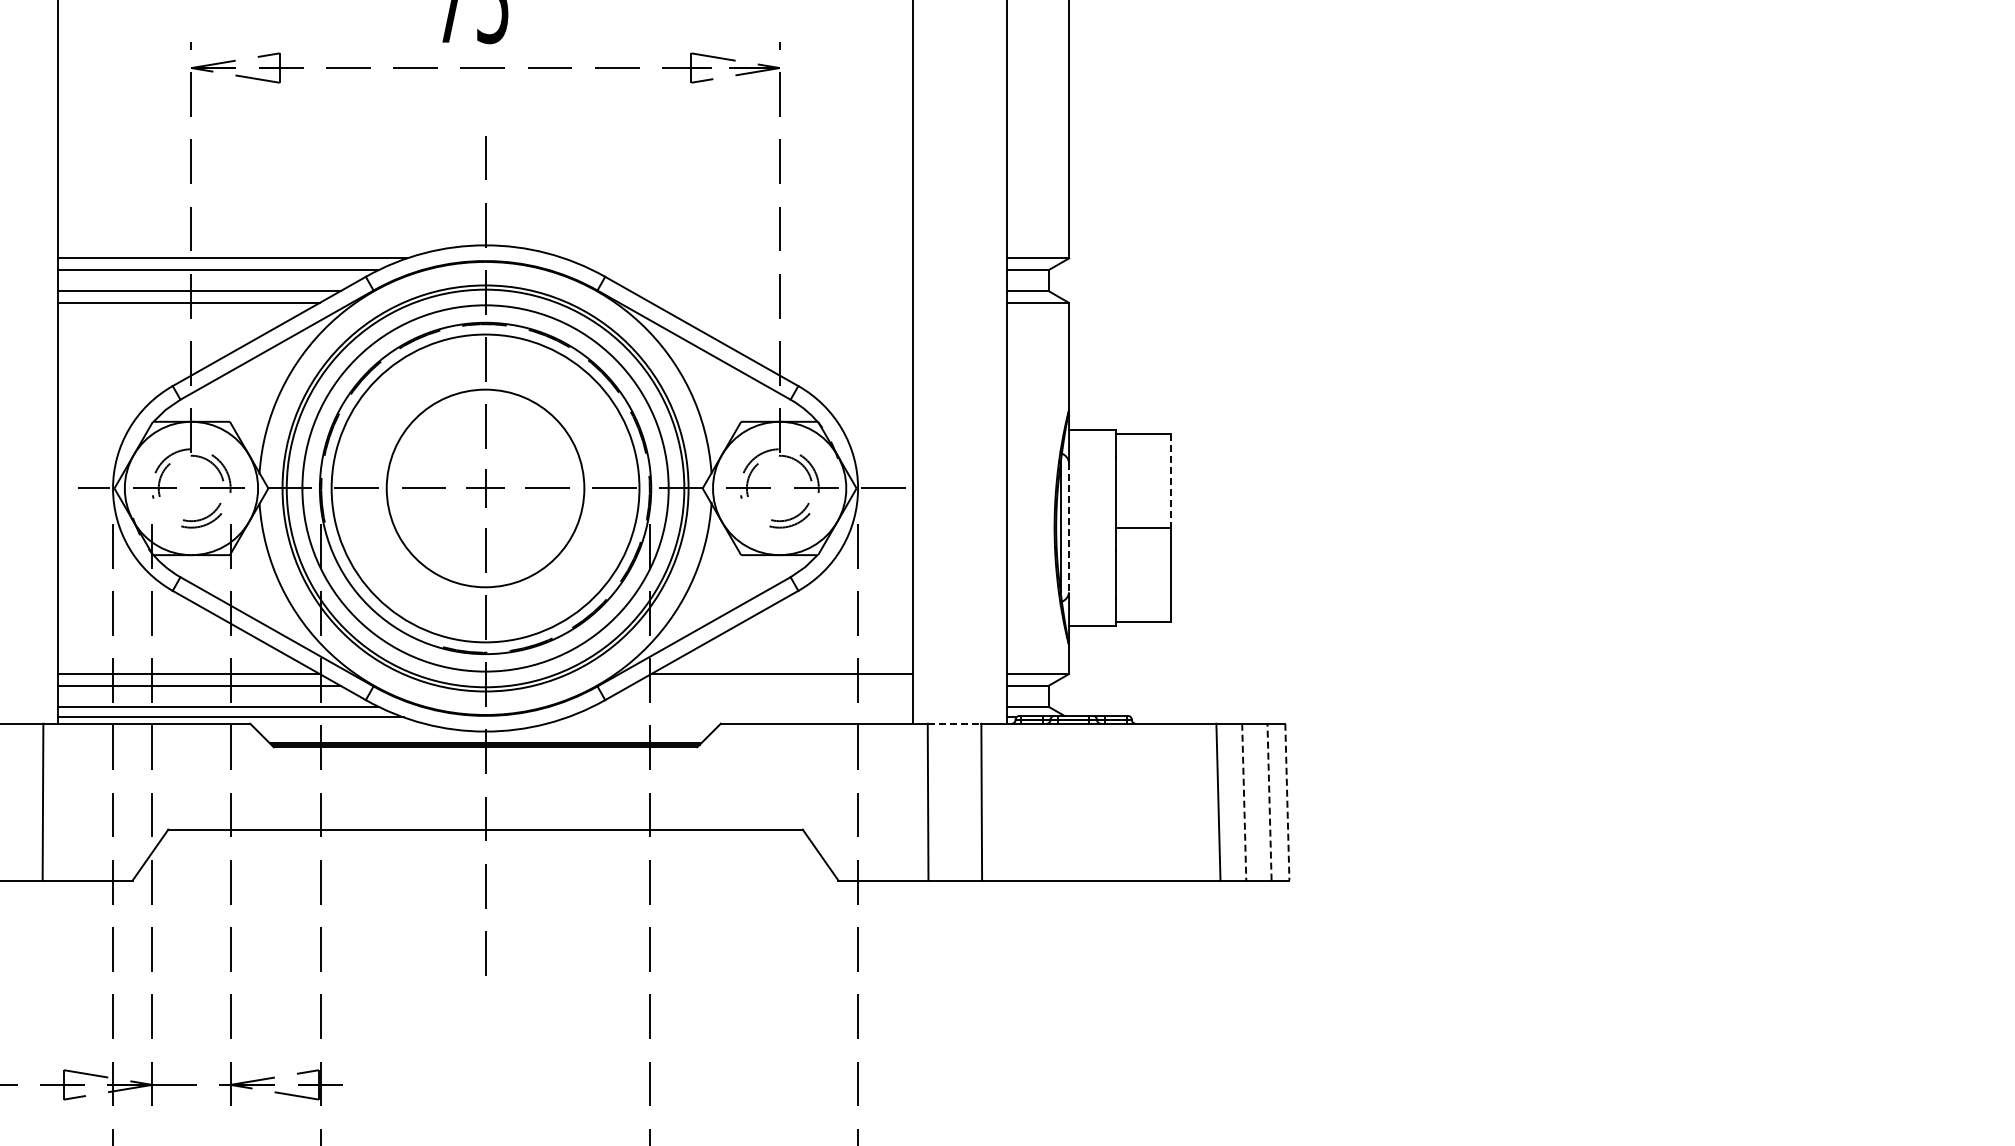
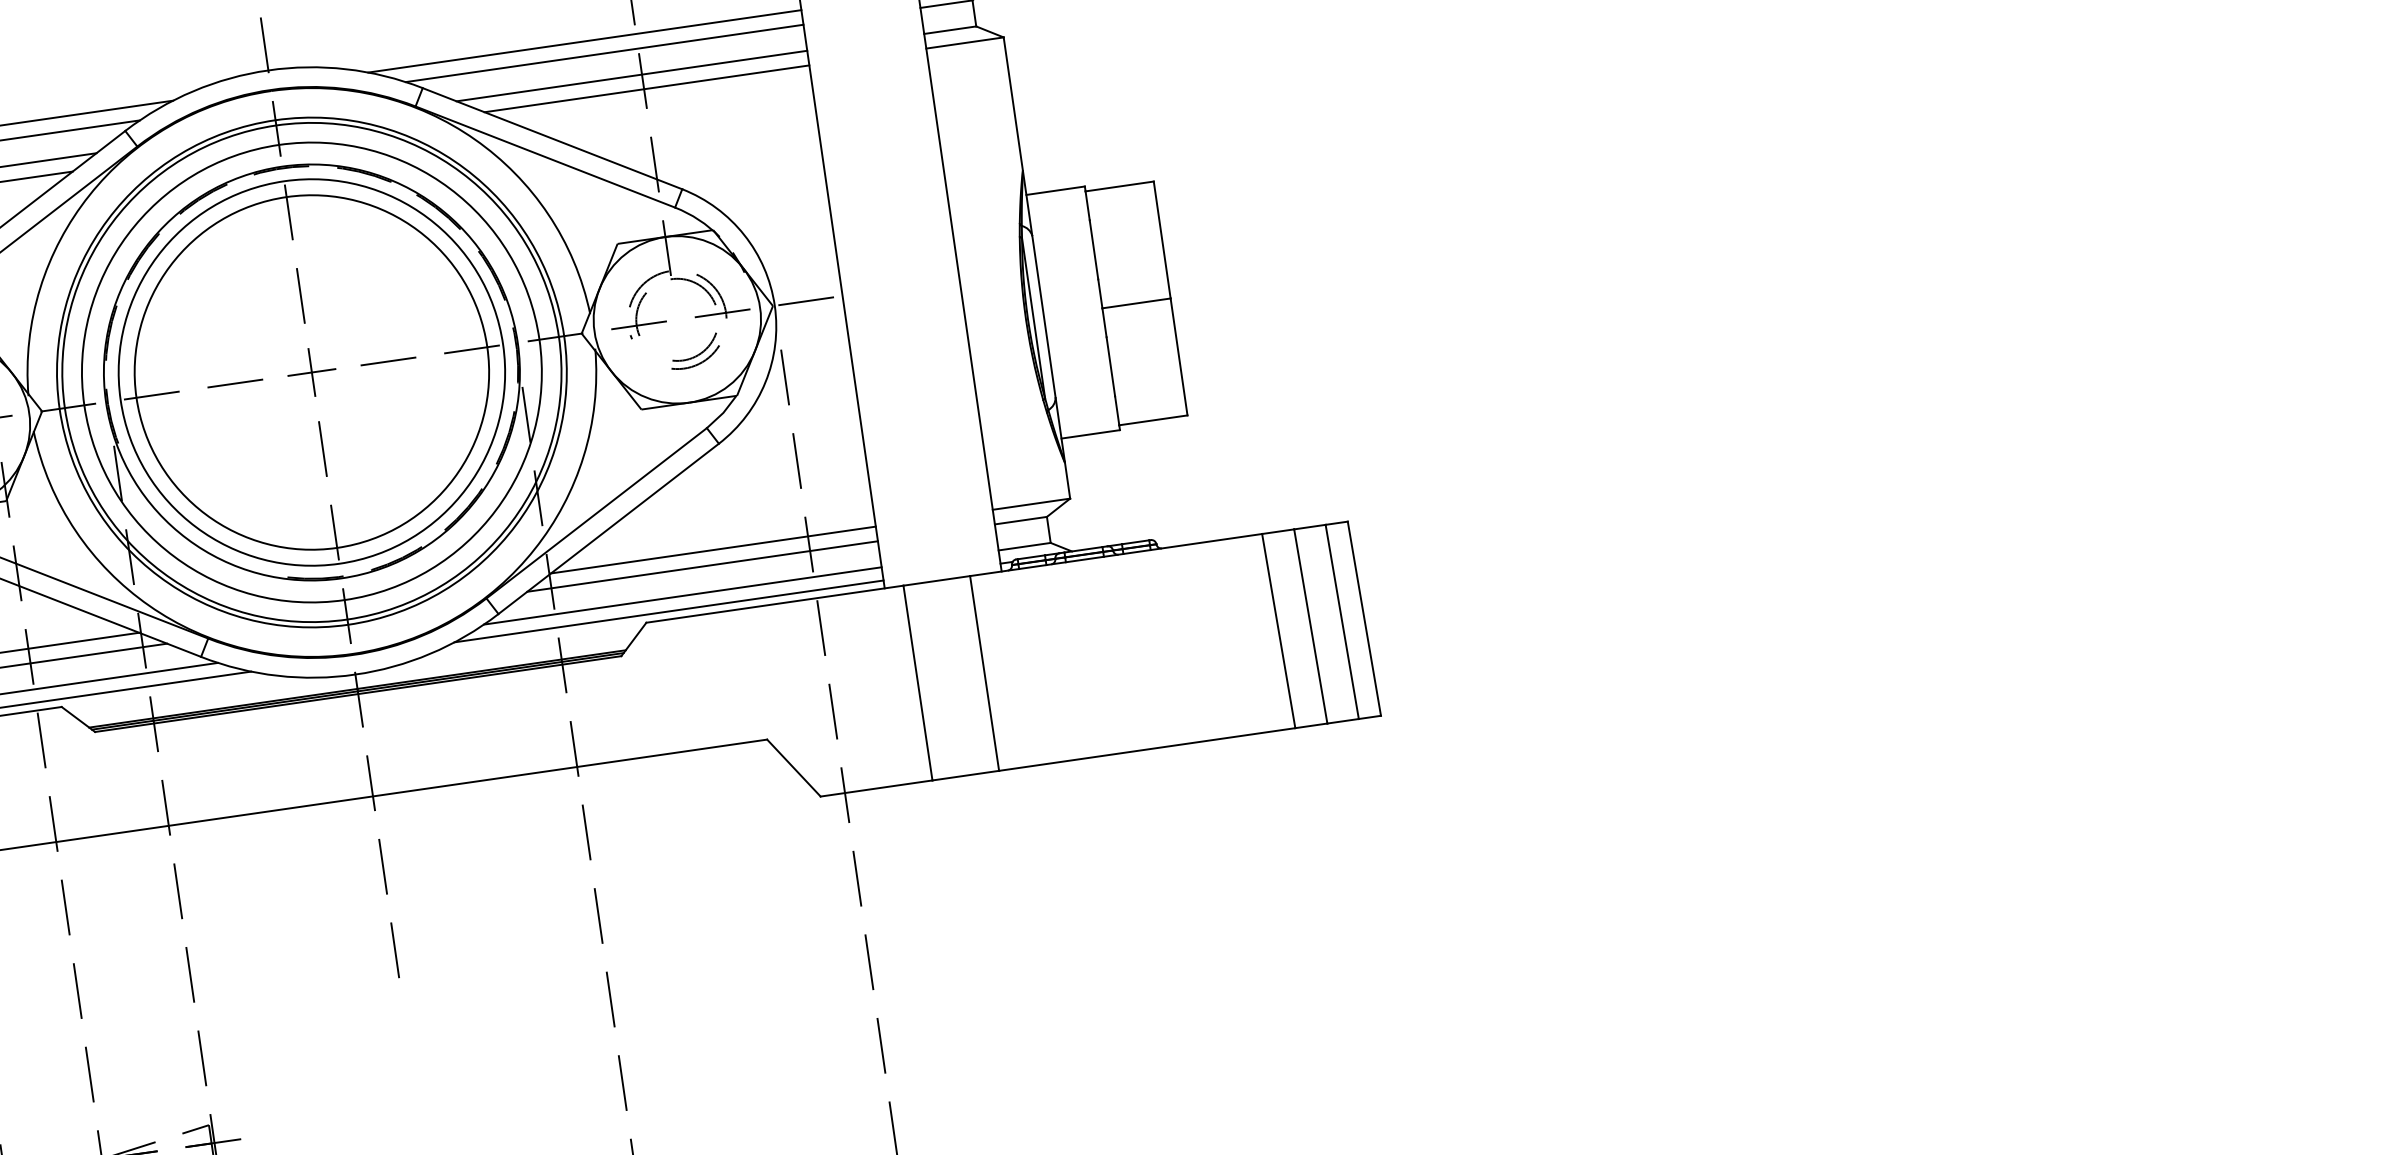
line: (738, 258) -> (585, 41), added
line: (752, 270) -> (604, 53), added
line: (771, 291) -> (631, 76), added
line: (781, 302) -> (646, 88), added
line: (1171, 481) -> (1162, 241), dashed -> solid
circle: (485, 488) -> (311, 372), size x1.43
line: (1069, 527) -> (1044, 316), dashed -> solid
line: (771, 685) -> (702, 566), added
line: (752, 706) -> (682, 595), added
line: (739, 717) -> (668, 611), added
line: (954, 723) -> (936, 580), dashed -> solid
line: (1269, 801) -> (1342, 621), dashed -> solid
line: (1244, 802) -> (1311, 626), dashed -> solid
line: (1287, 802) -> (1364, 619), dashed -> solid

